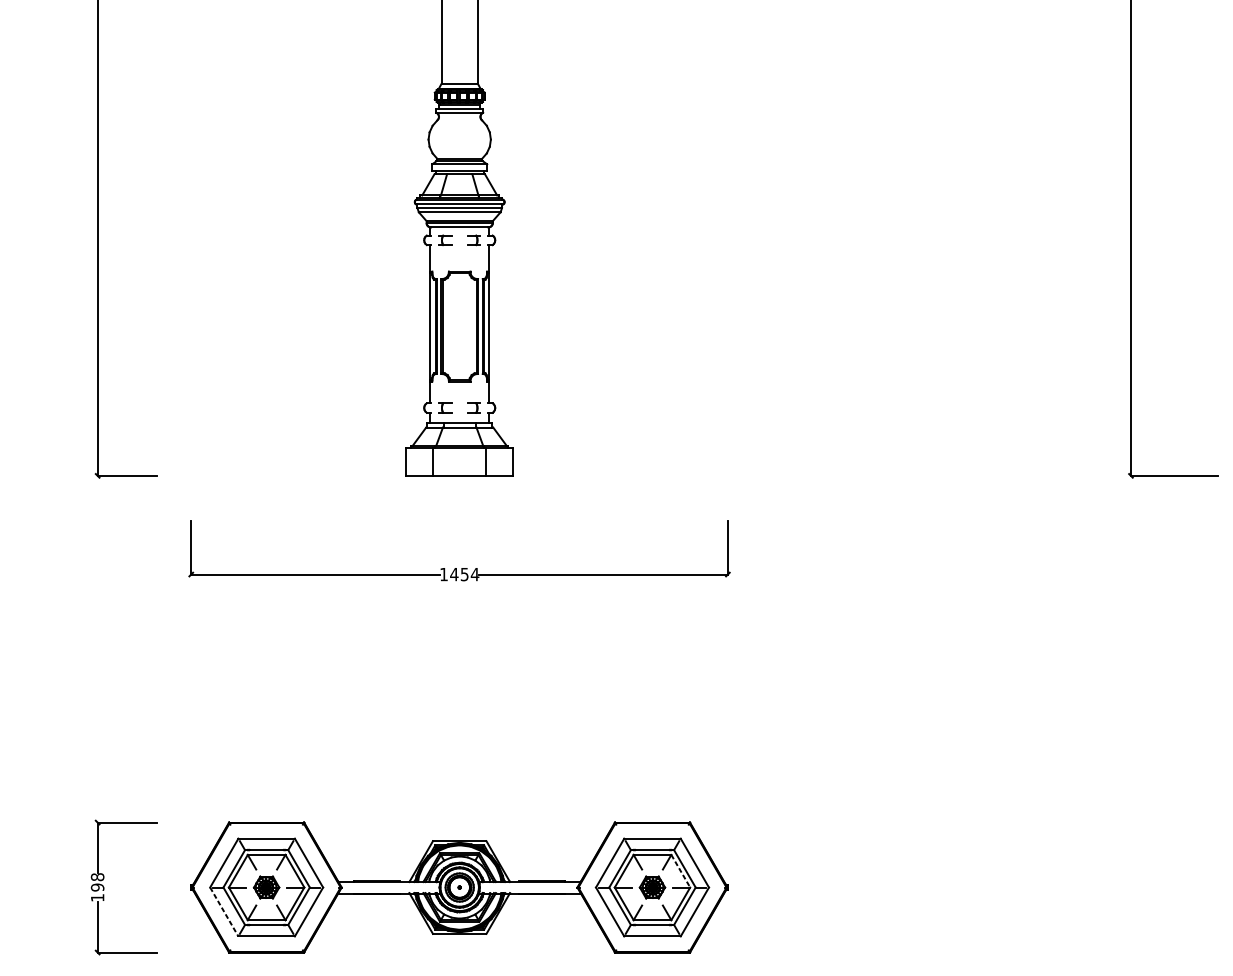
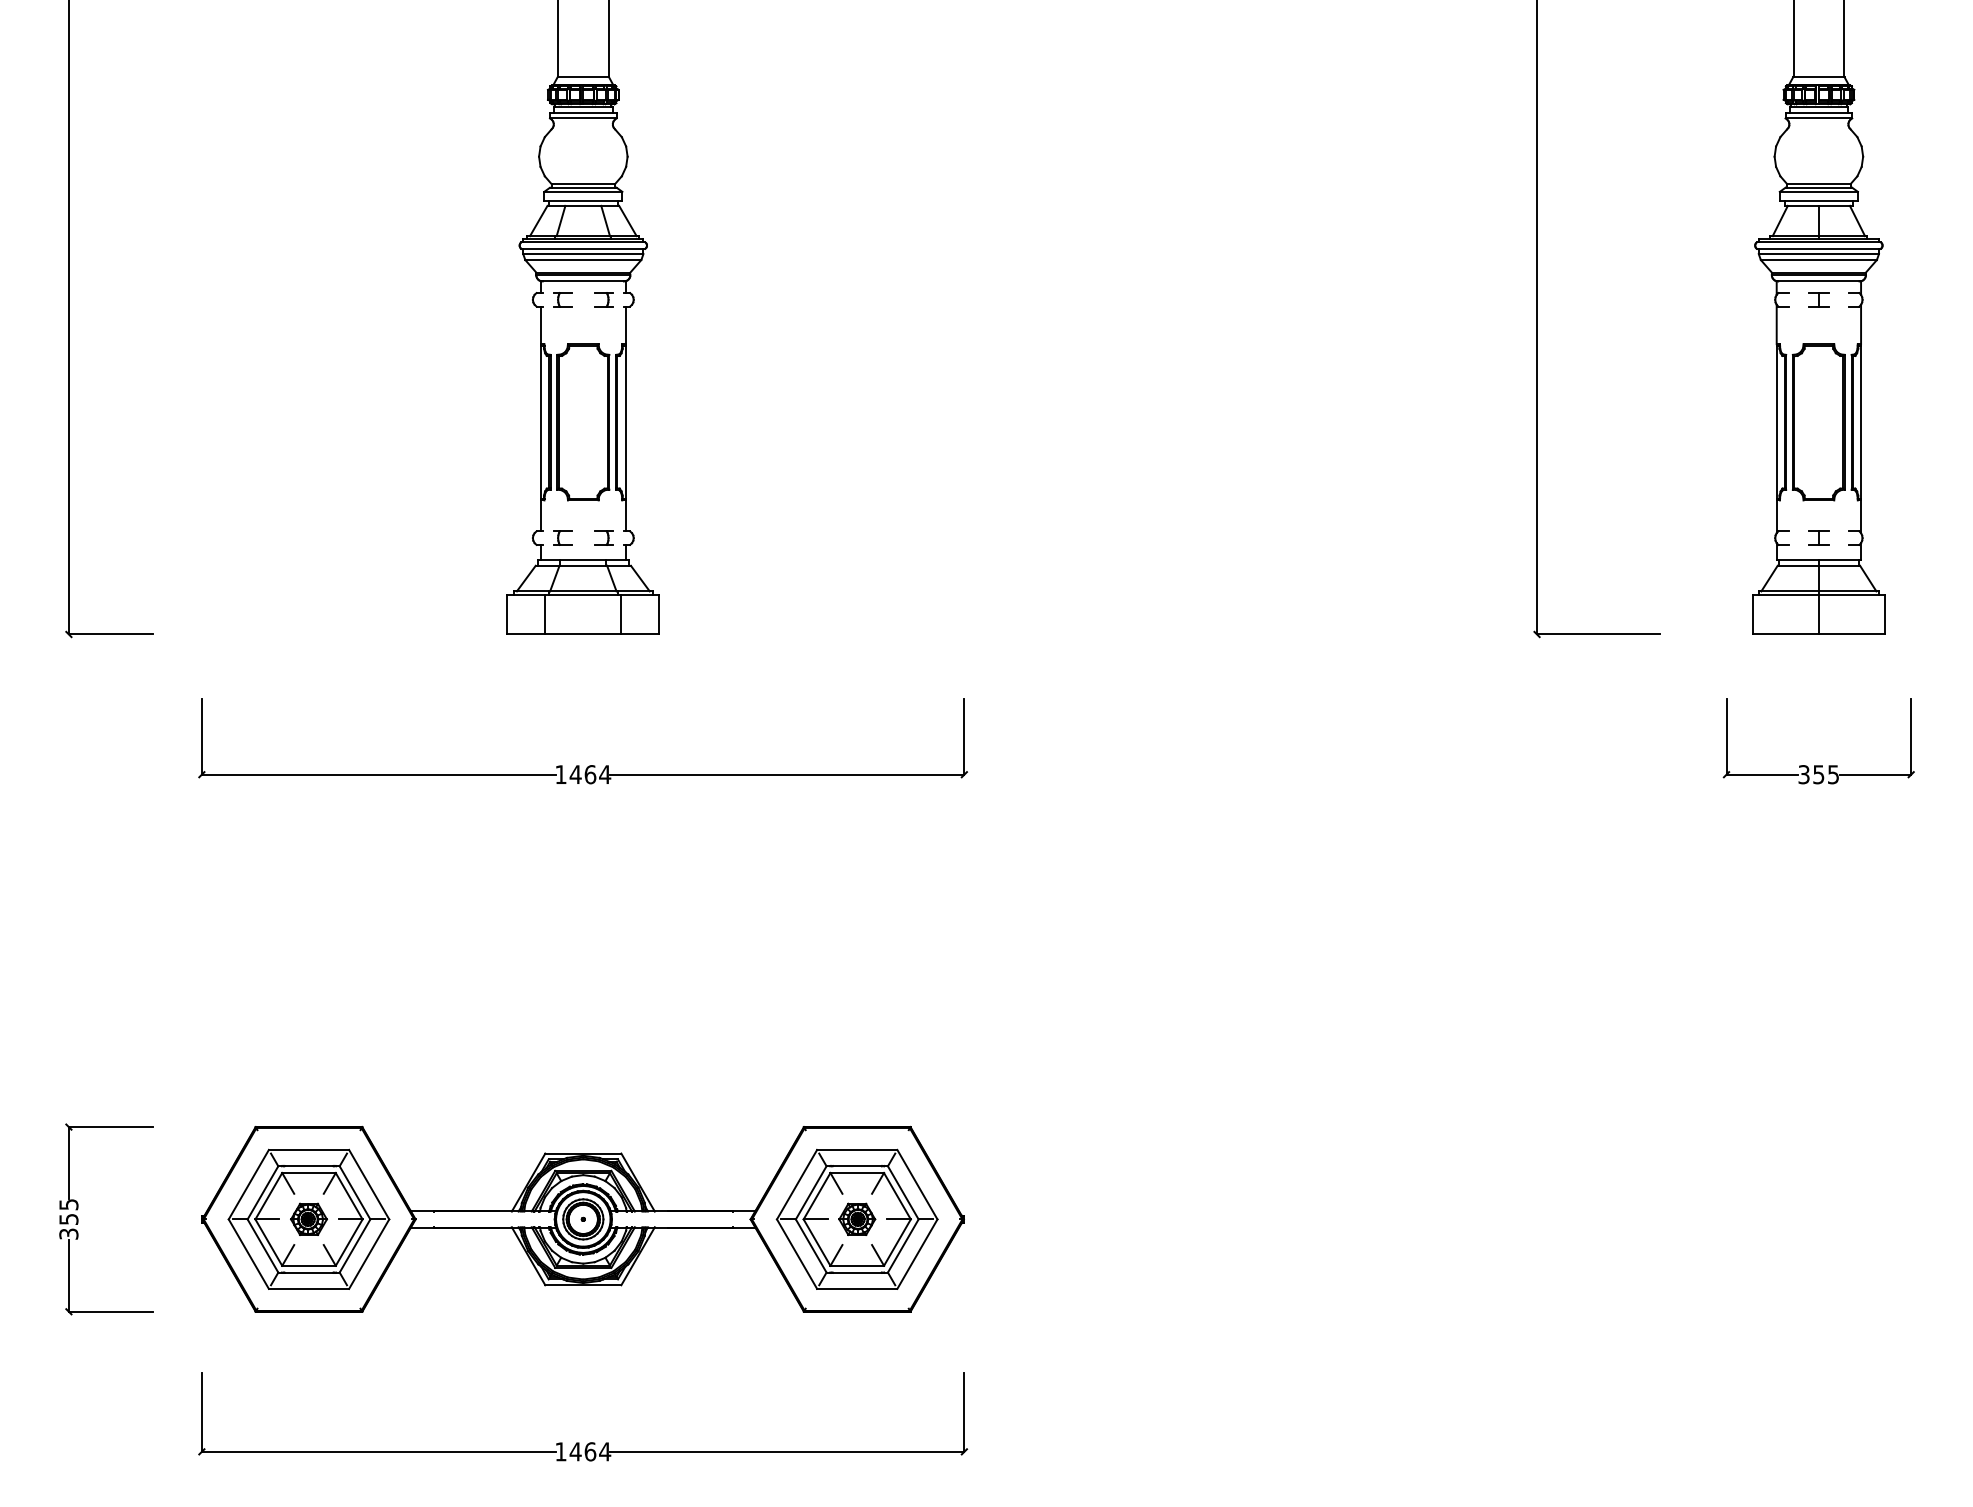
text: (464, 574) -> (590, 774), 1454 -> 1464
line: (680, 871) -> (897, 1196), dashed -> solid
text: (97, 887) -> (68, 1219), 198 -> 355
line: (224, 912) -> (249, 1254), dashed -> solid

